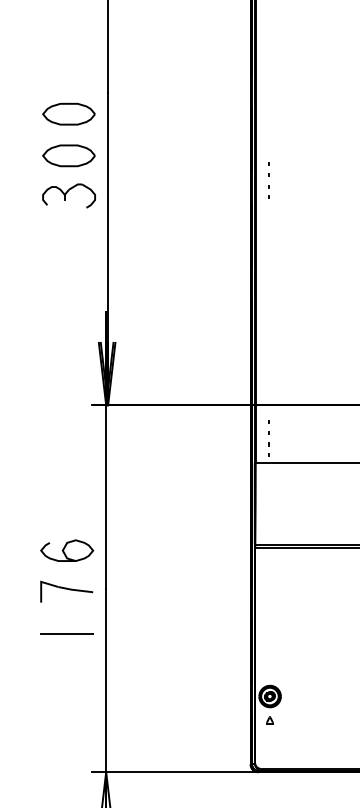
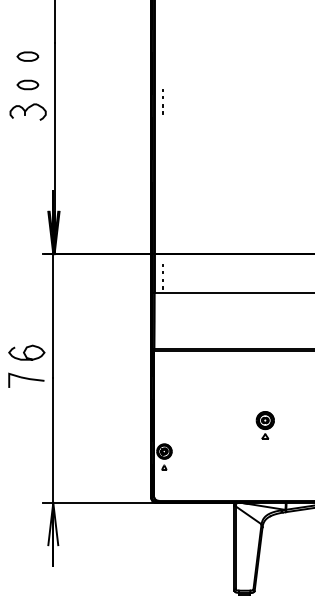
part: (68, 113) -> (27, 56), size x0.6
part: (68, 155) -> (27, 84), size x0.6
line: (66, 634) -> (26, 409), removed

